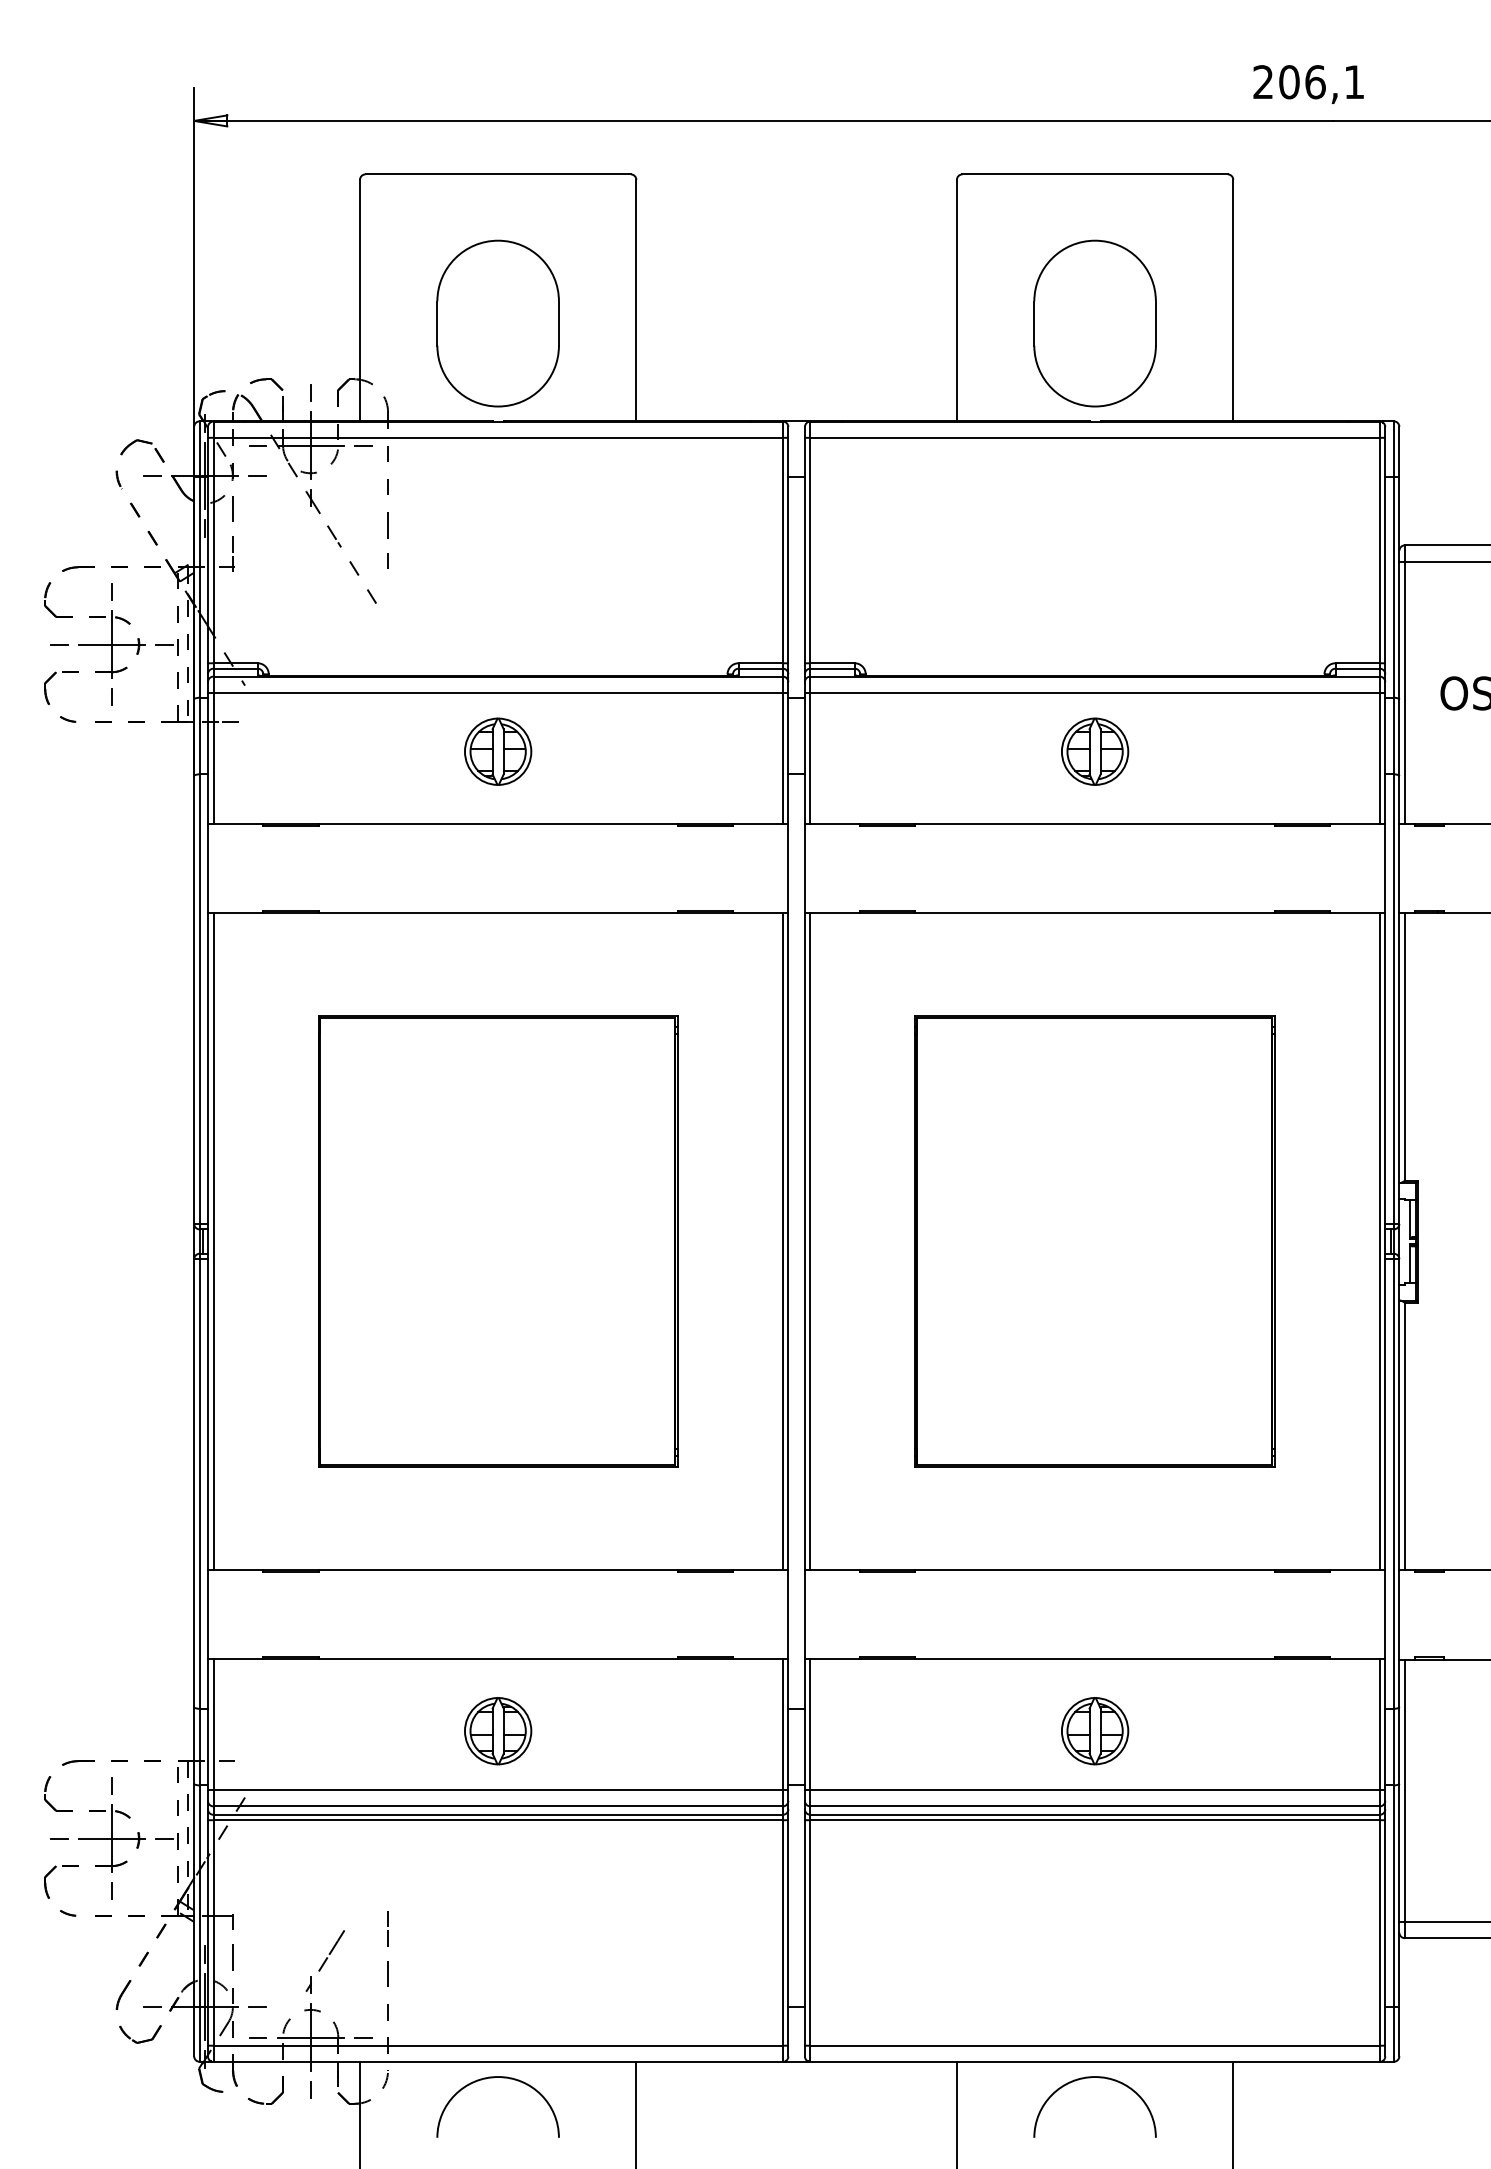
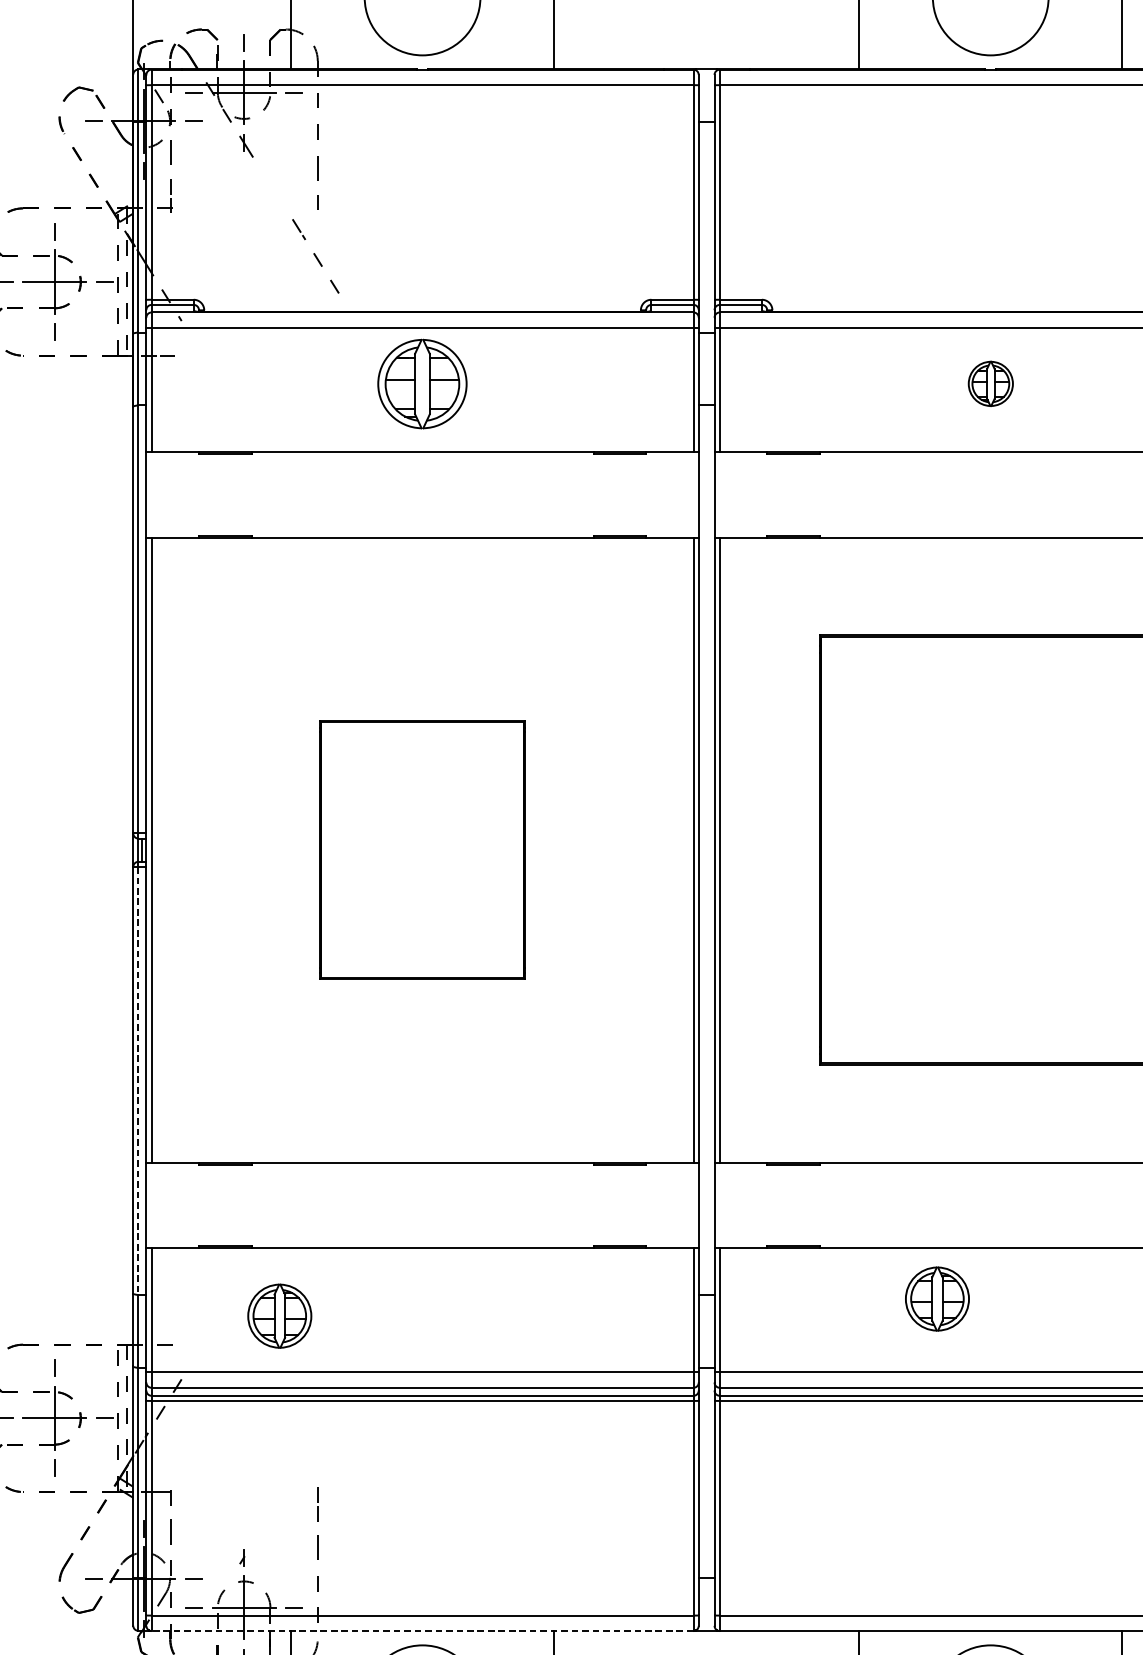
part: (351, 564) -> (315, 256), moved
part: (498, 751) -> (422, 383), size x1.4
part: (1095, 751) -> (991, 383), size x0.7
part: (498, 1241) -> (422, 850), size x0.6
line: (199, 1484) -> (138, 1081), solid -> dashed
part: (498, 1731) -> (280, 1316), moved
part: (1095, 1731) -> (937, 1299), moved
line: (331, 1950) -> (263, 1524), removed
line: (498, 2062) -> (422, 1631), solid -> dashed

